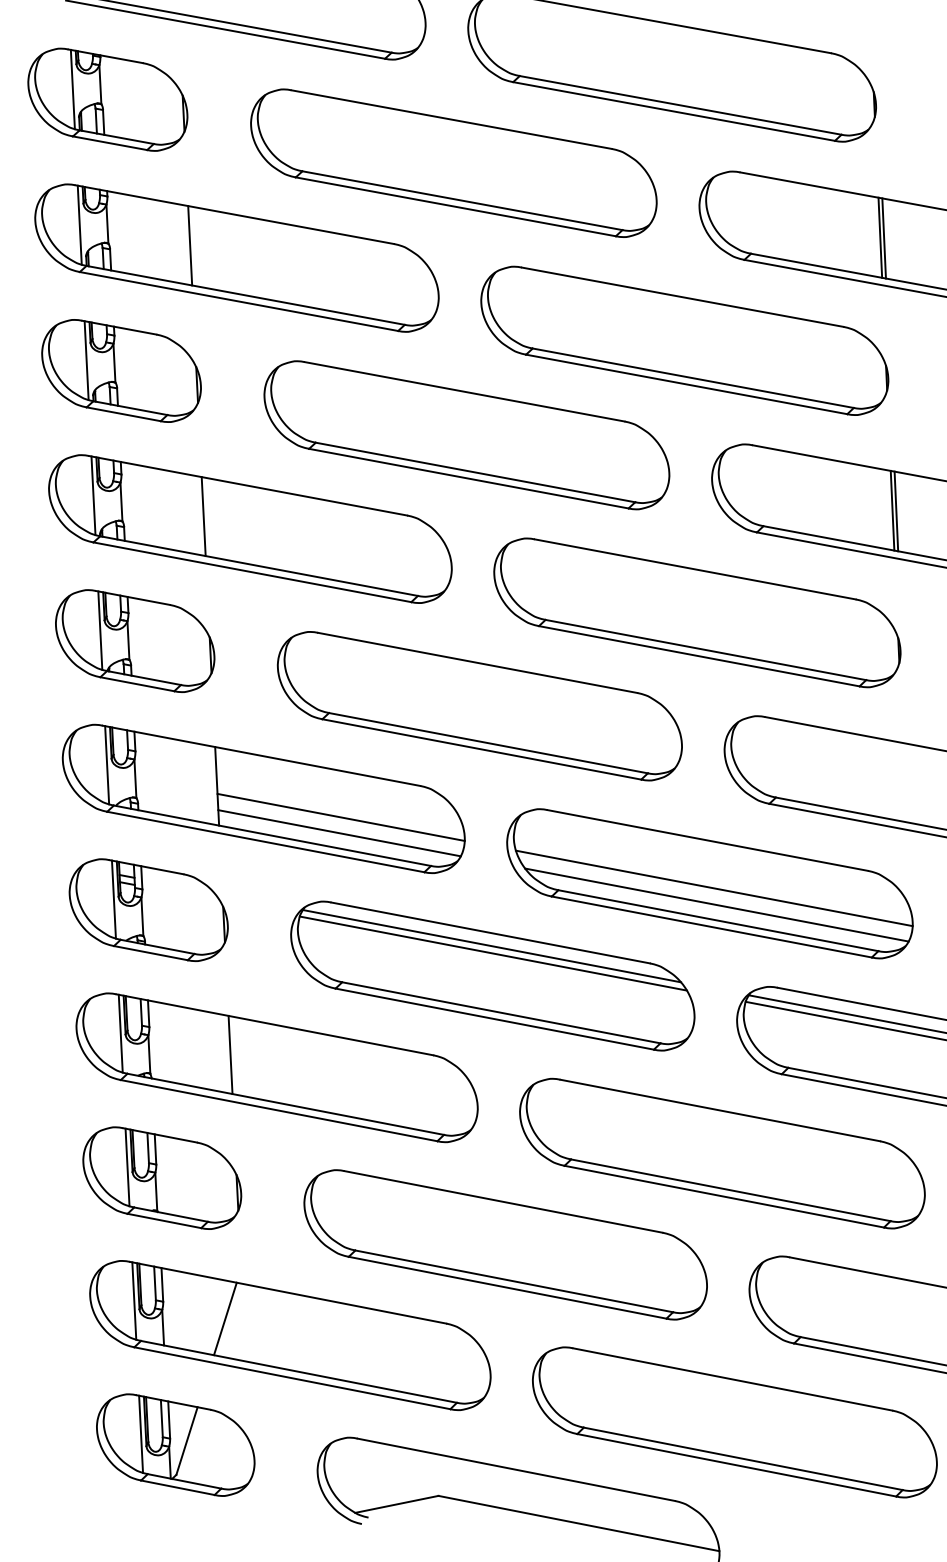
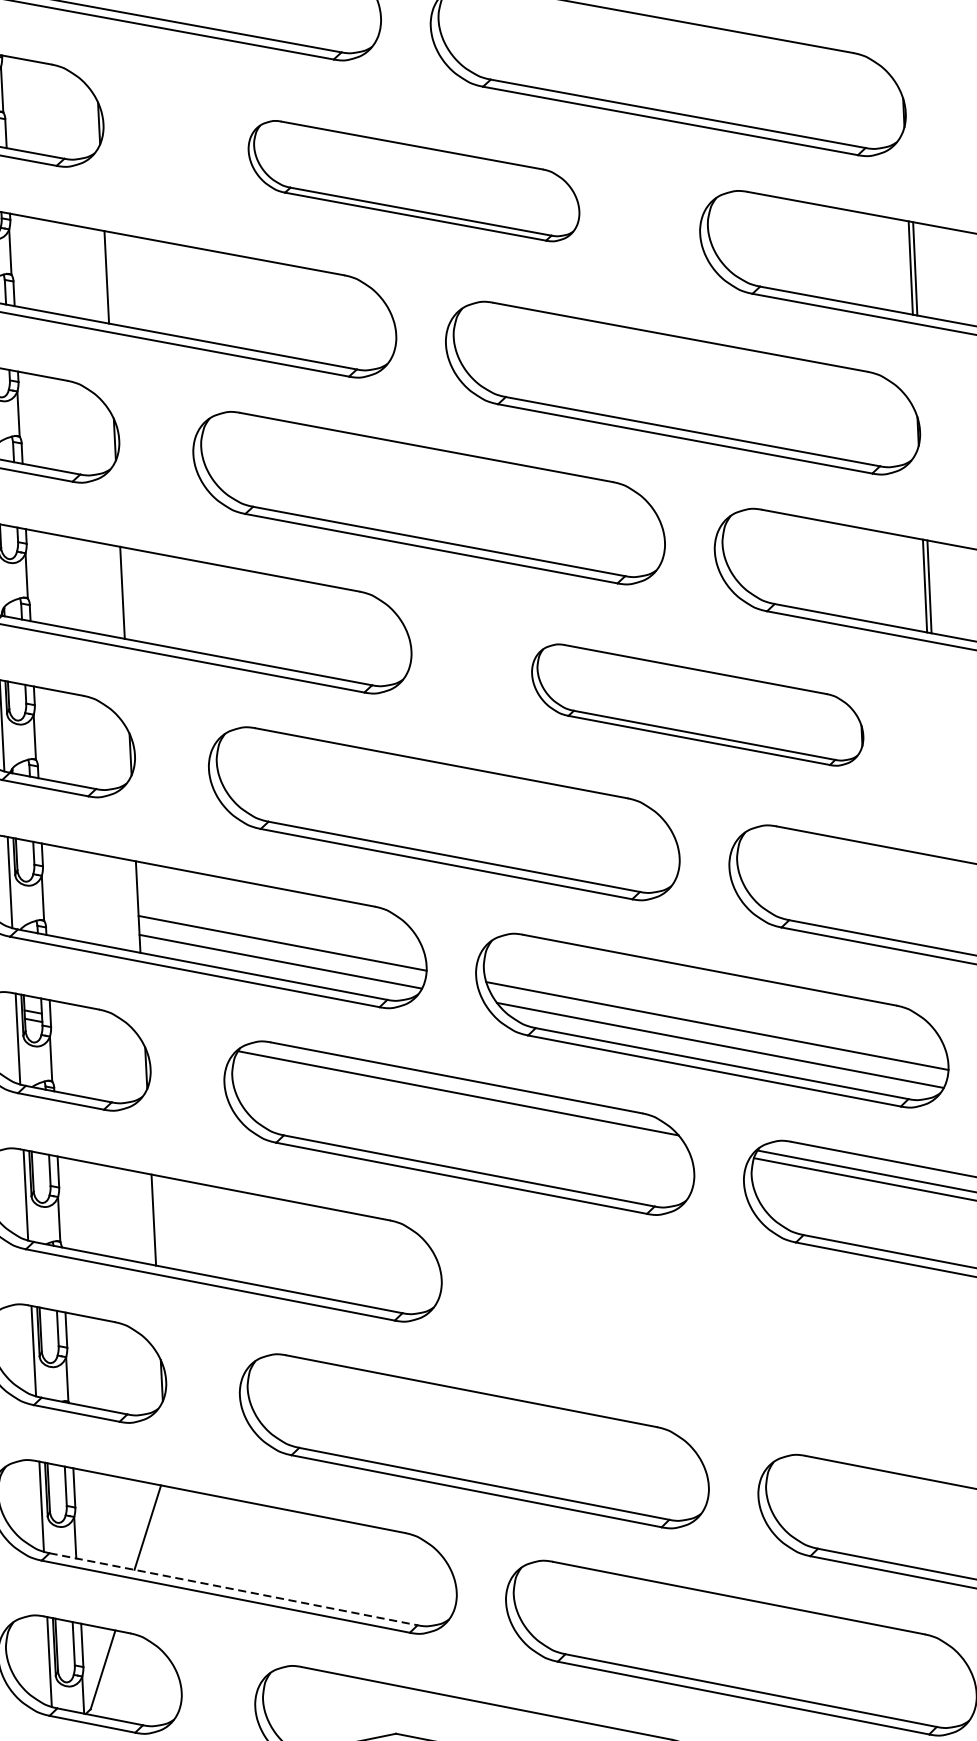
part: (453, 162) -> (413, 180), size x0.7
part: (697, 612) -> (697, 704), size x0.7
line: (492, 953) -> (458, 1101), removed
part: (722, 1153) -> (726, 1334), removed
line: (299, 1371) -> (234, 1588), solid -> dashed

